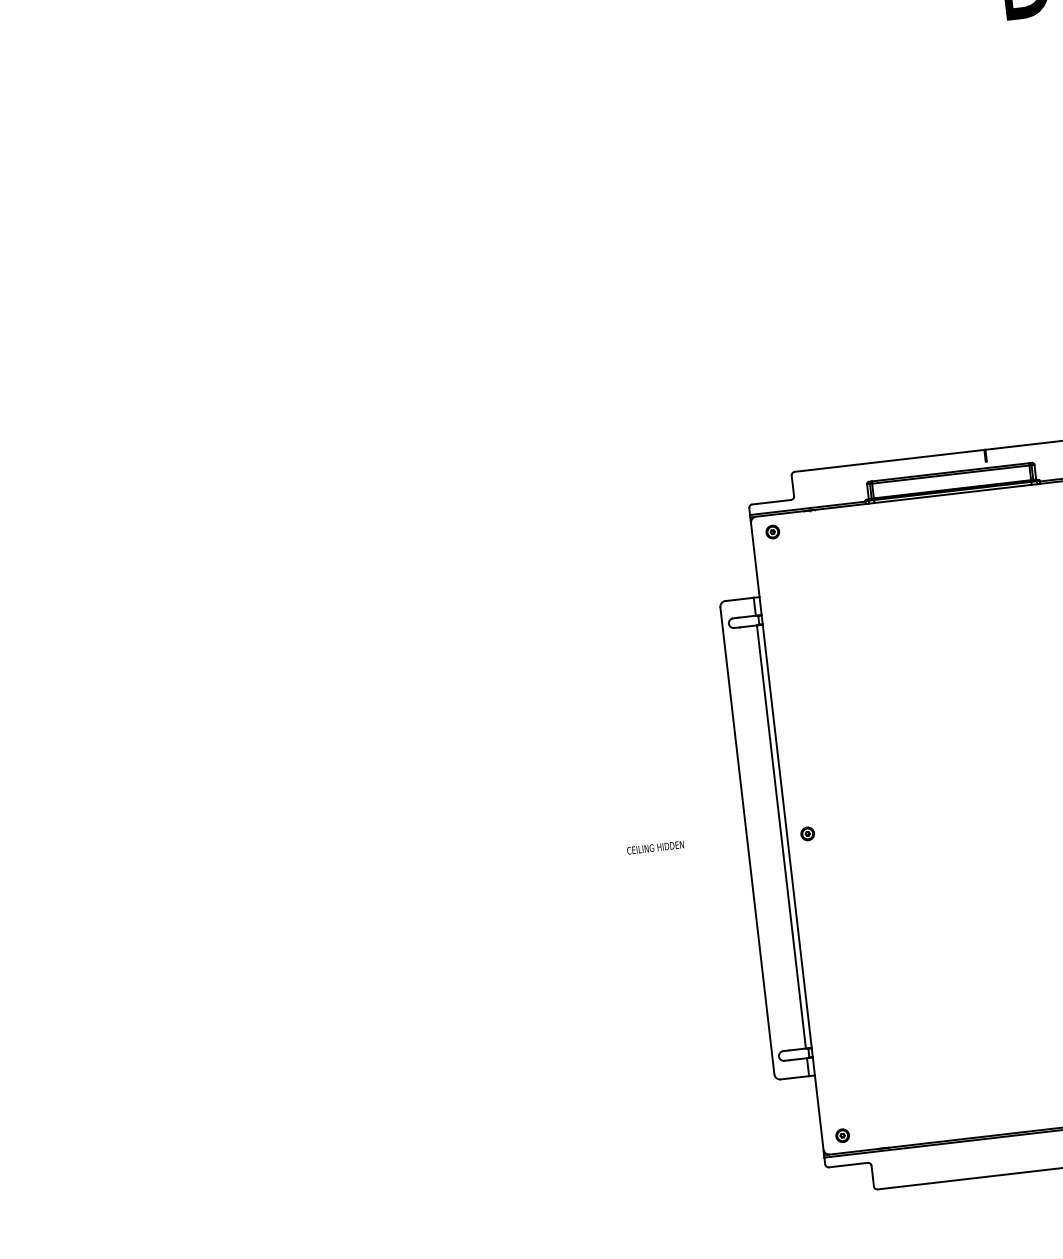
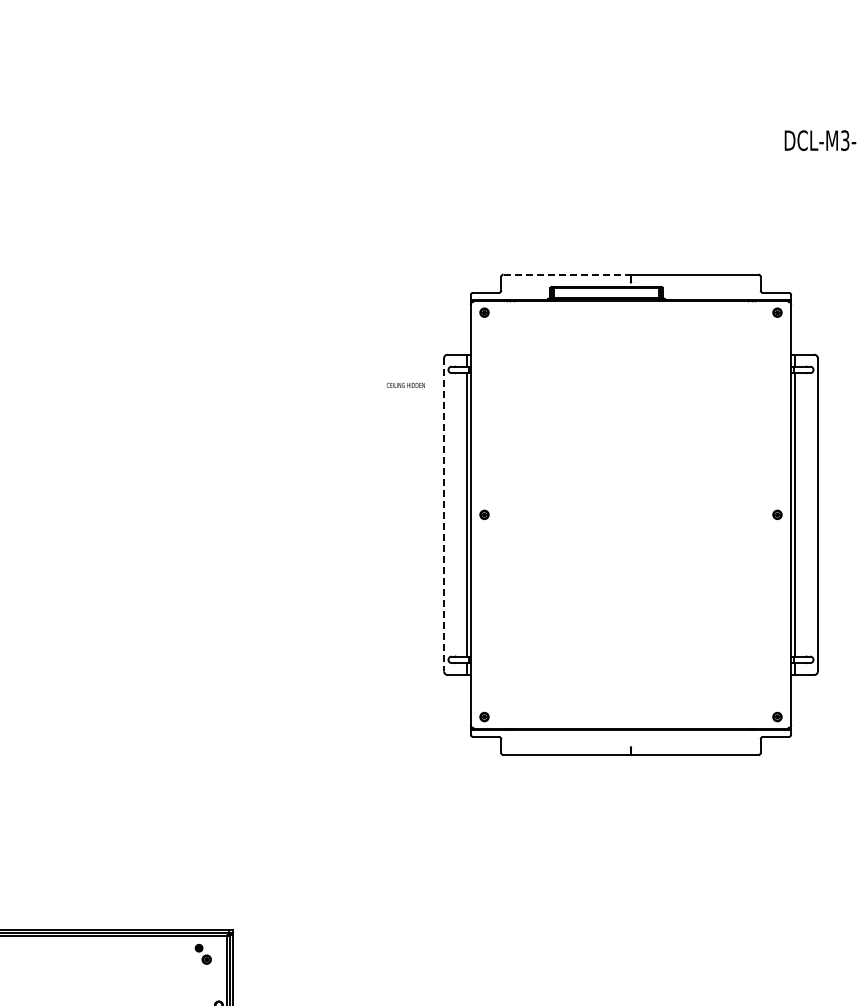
line: (890, 460) -> (567, 274), solid -> dashed
line: (748, 841) -> (444, 515), solid -> dashed
text: (654, 846) -> (405, 384), moved

